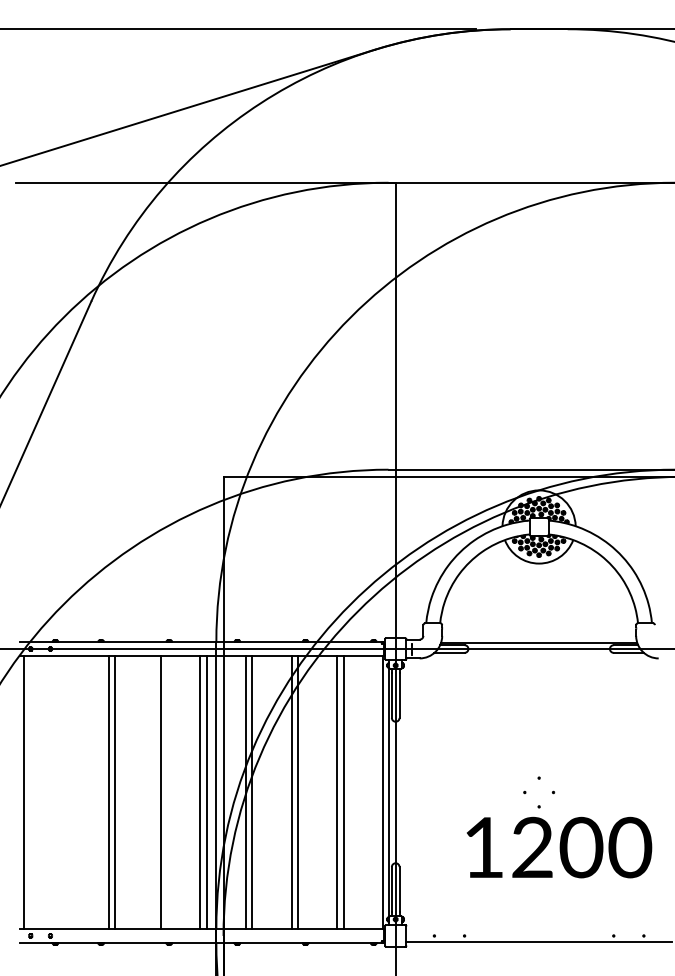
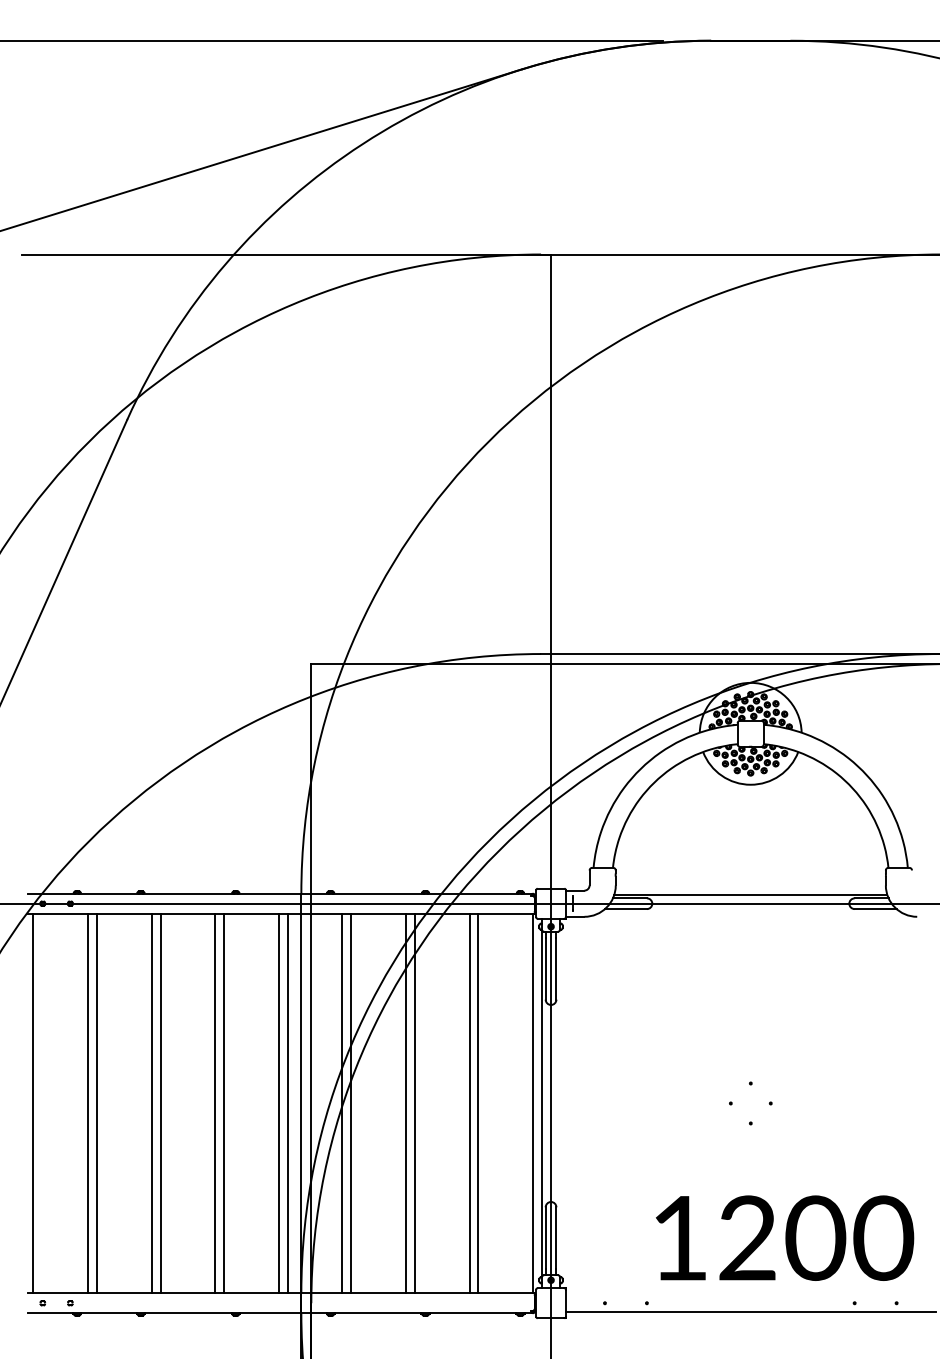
line: (63, 792) -> (88, 1103), added
line: (69, 792) -> (96, 1103), added
line: (154, 792) -> (215, 1103), added
text: (559, 847) -> (785, 1237), moved

